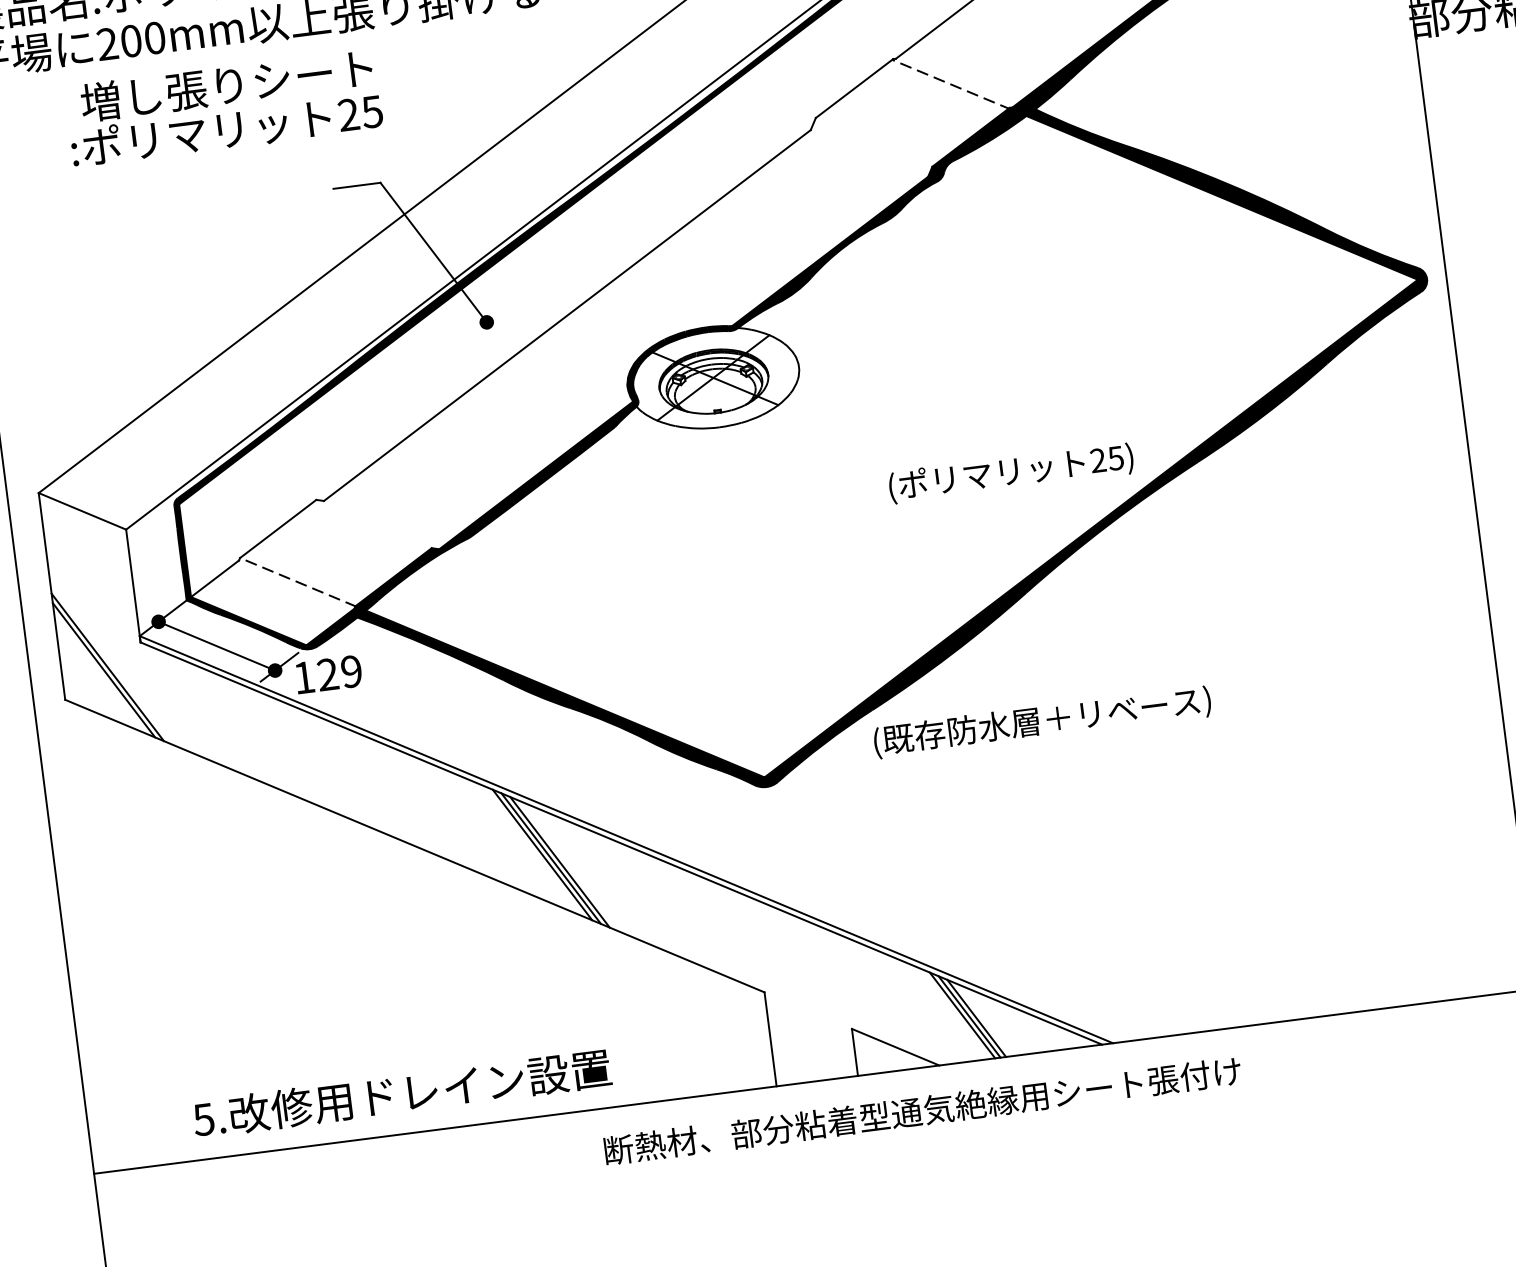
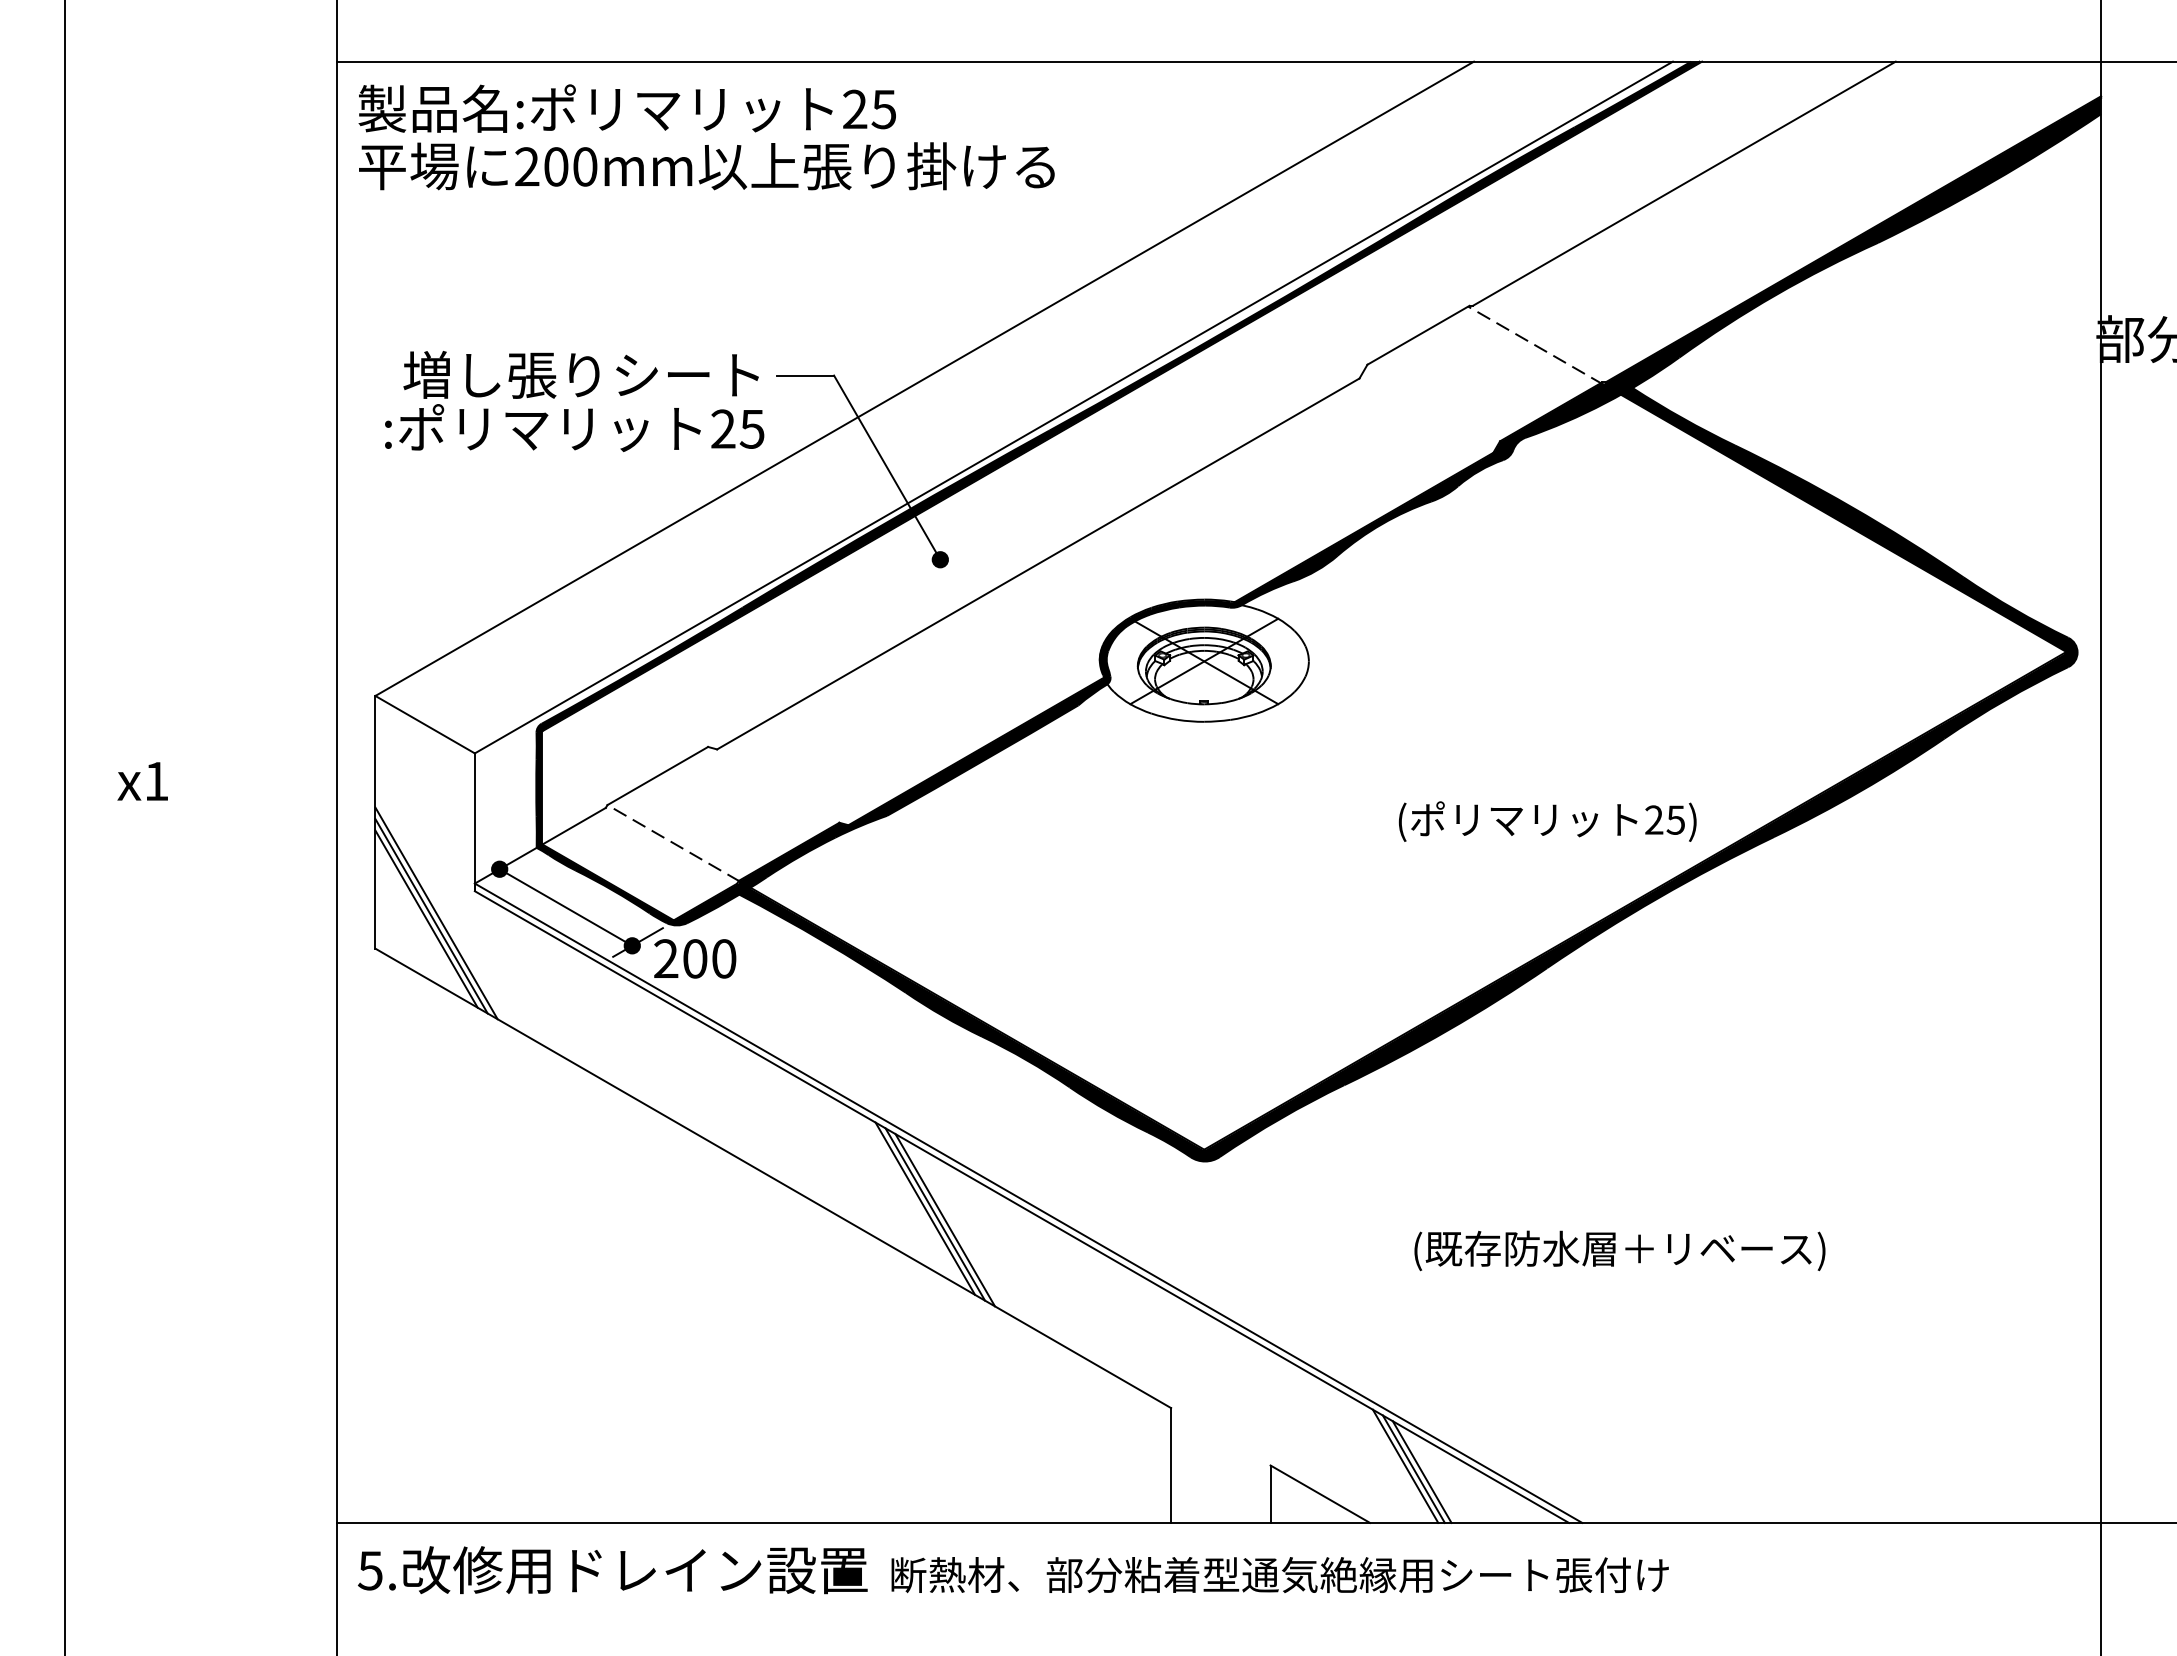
text: (224, 107) -> (574, 401), moved
line: (111, 664) -> (436, 913), added
text: (328, 674) -> (695, 958), 129 -> 200
text: (1042, 721) -> (1619, 1250), moved
text: (401, 1094) -> (612, 1570), moved
text: (922, 1111) -> (1279, 1575), moved

